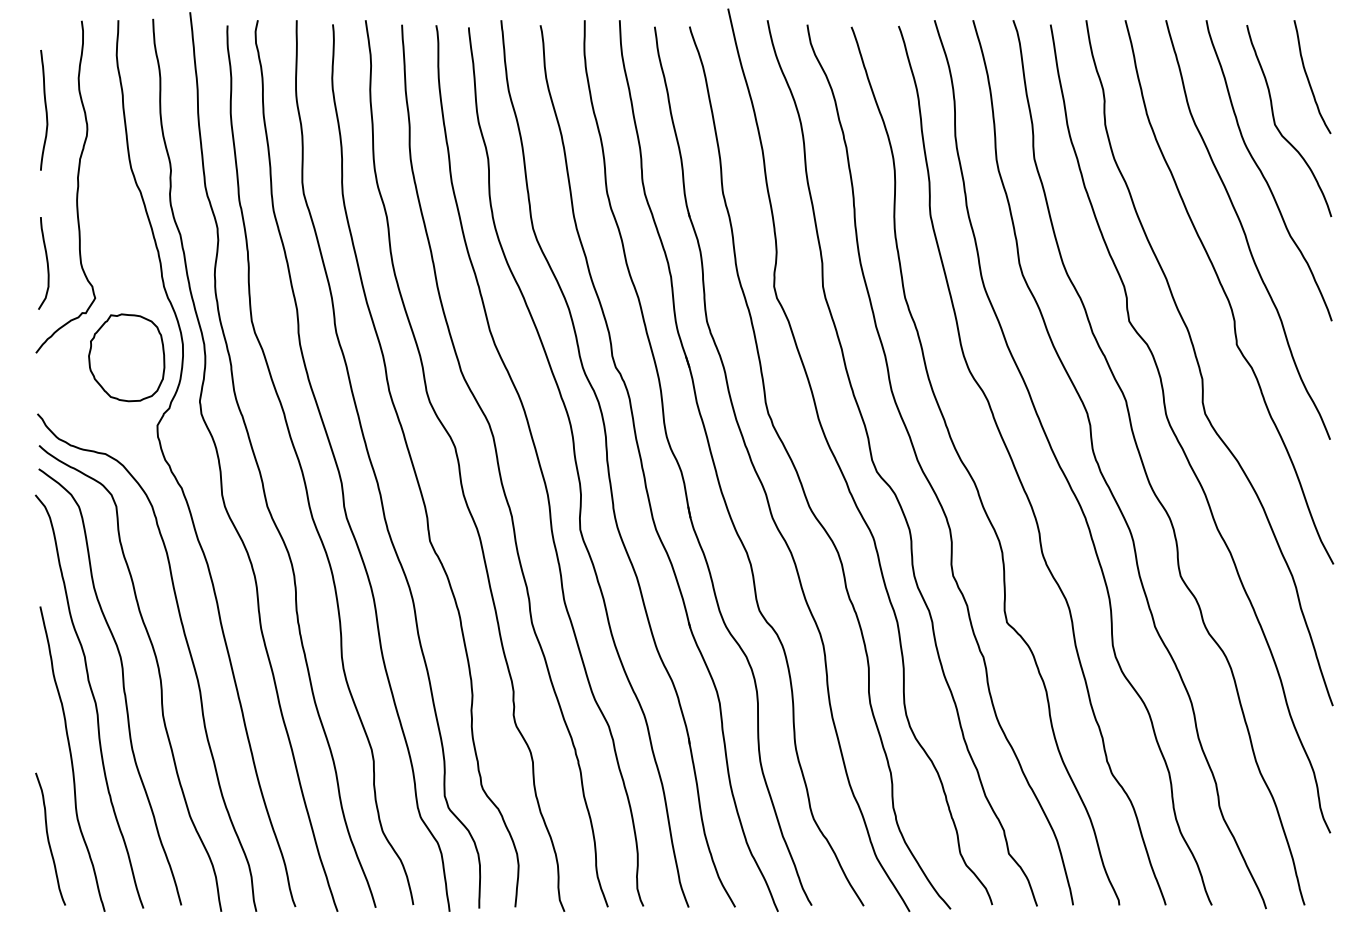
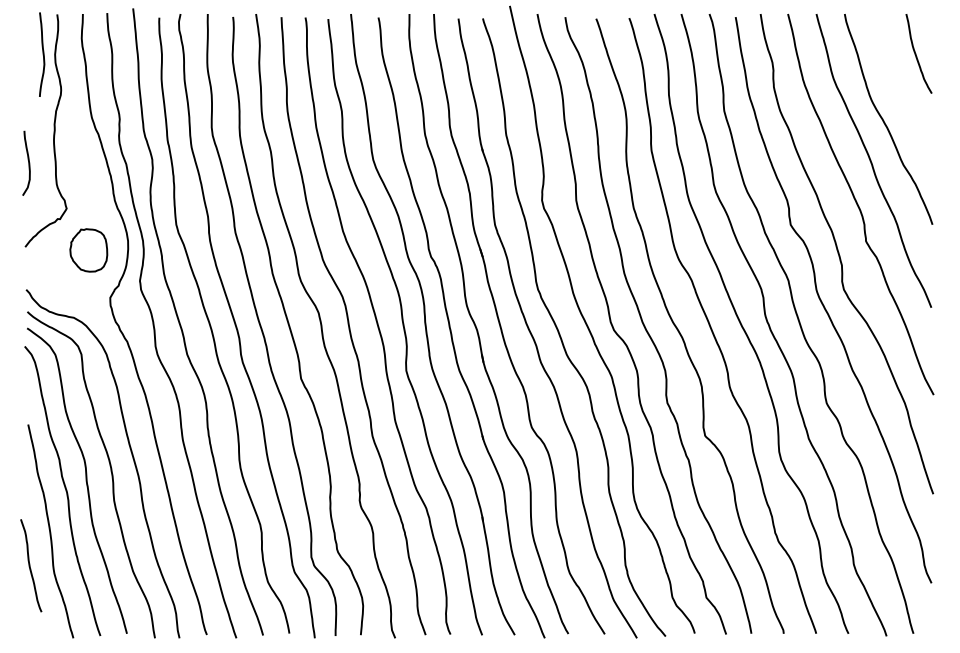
curve: (45, 110) -> (43, 54), moved
curve: (1279, 129) -> (895, 90), removed
curve: (46, 263) -> (28, 163), moved
part: (126, 357) -> (88, 250), size x0.7
curve: (49, 839) -> (30, 565), moved

